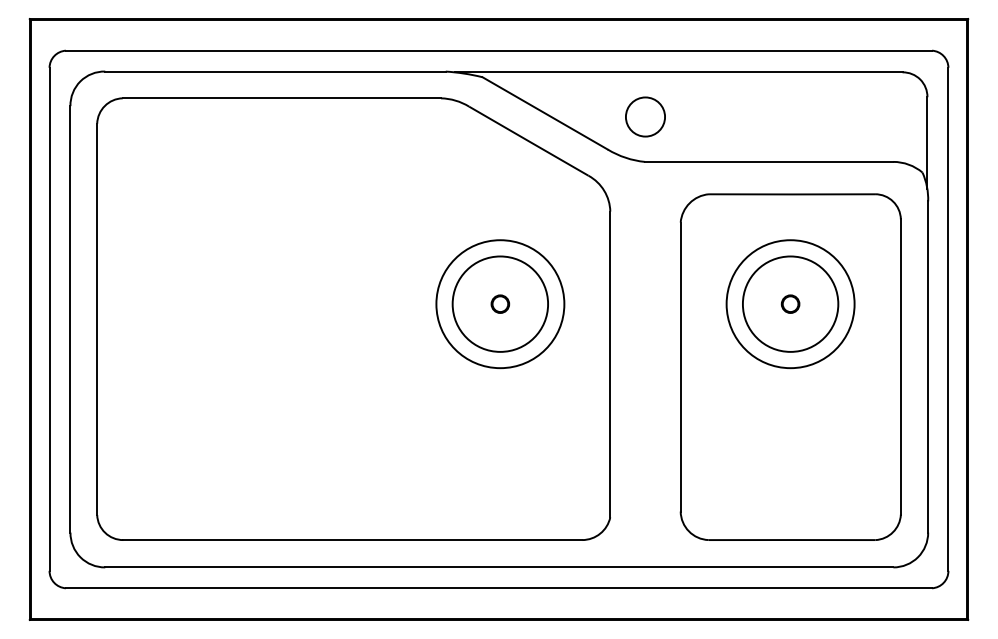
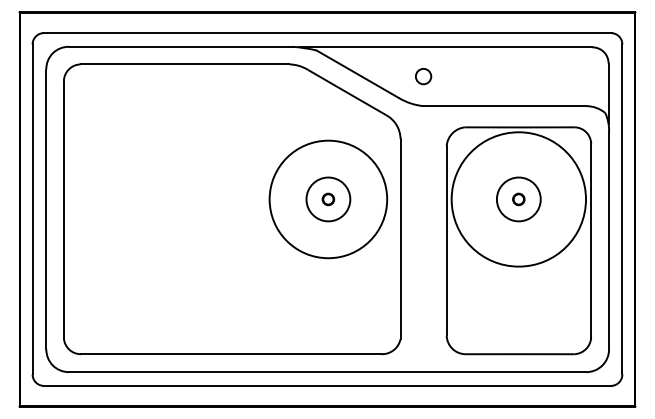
circle: (645, 116) -> (423, 76), size x0.6
circle: (500, 304) -> (328, 199), size x0.7
circle: (500, 304) -> (328, 199), size x1.4
circle: (790, 304) -> (518, 199), size x0.7
circle: (790, 304) -> (518, 199), size x1.6

